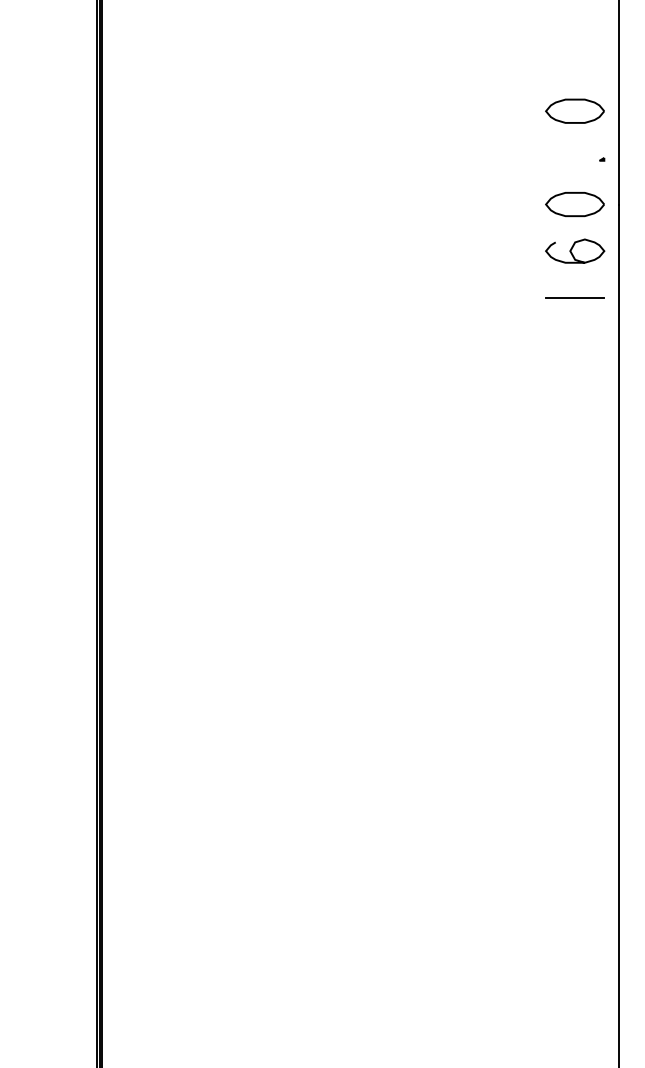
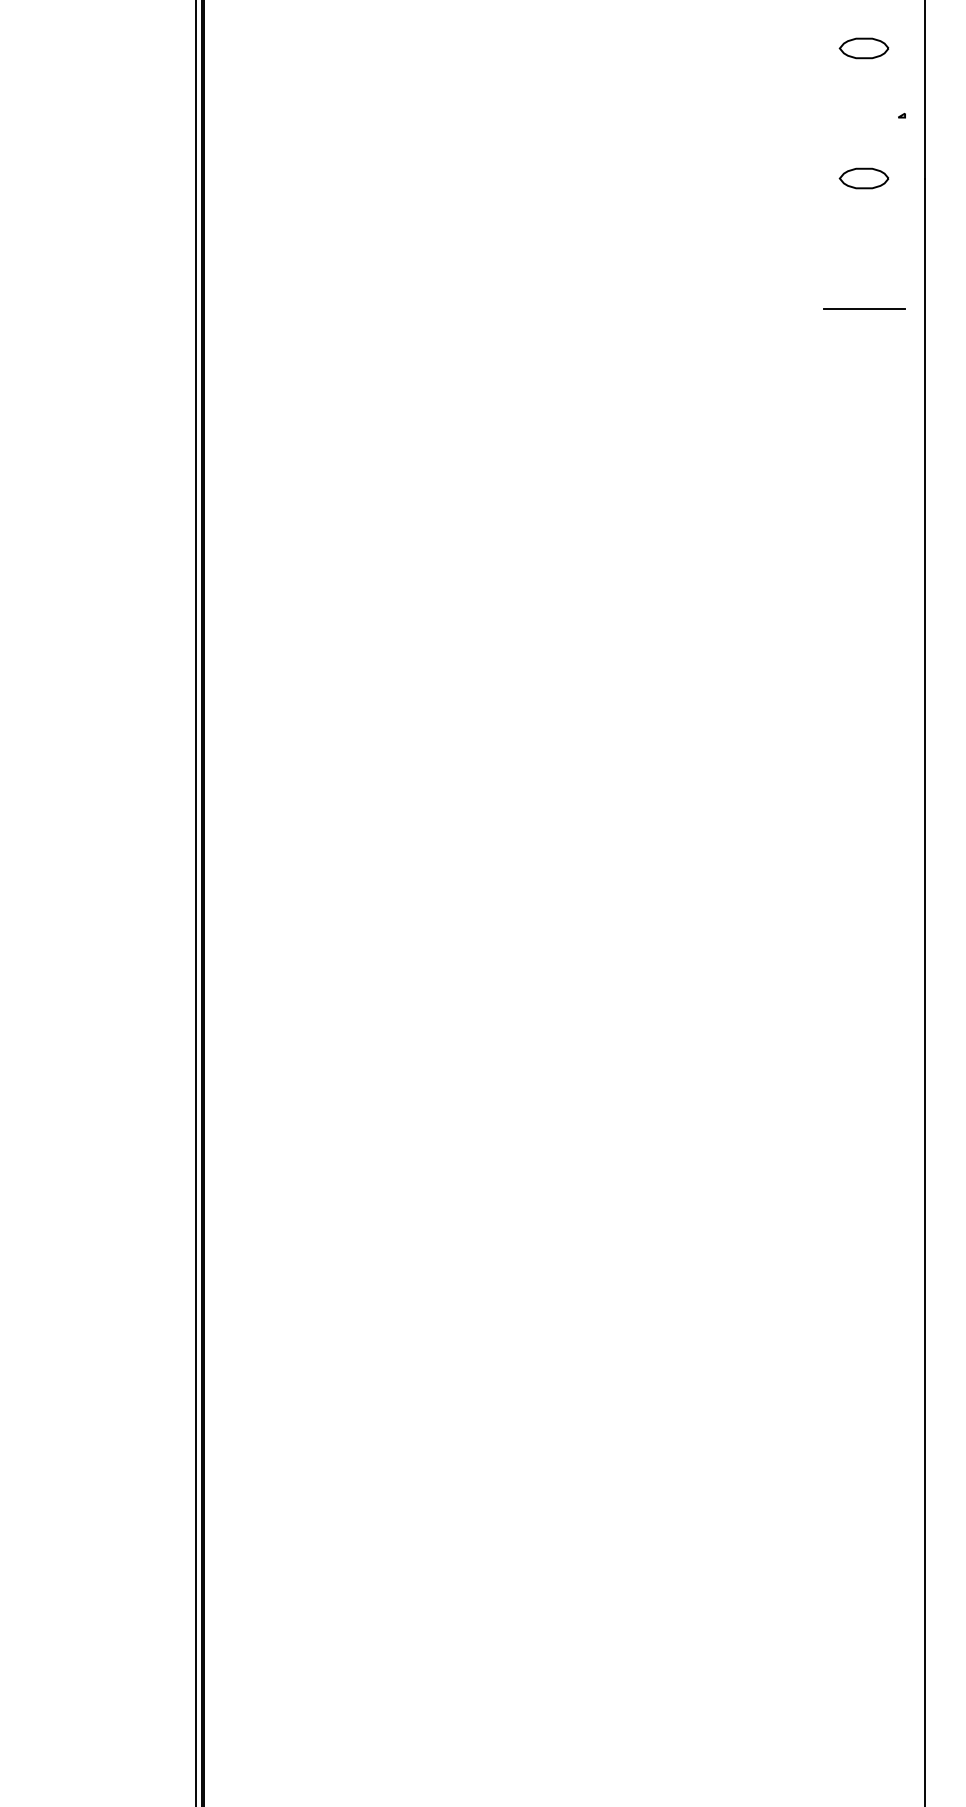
part: (574, 111) -> (863, 48), size x0.6
part: (574, 204) -> (863, 178), size x0.6
curve: (572, 248) -> (860, 240), removed

